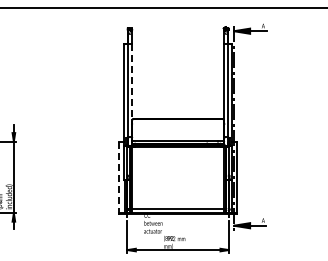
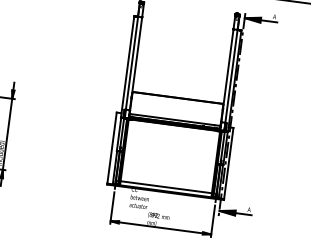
line: (132, 83) -> (137, 56), dashed -> solid
line: (119, 177) -> (112, 148), dashed -> solid

